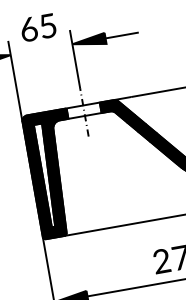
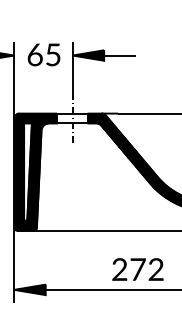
text: (37, 27) -> (43, 54), moved

